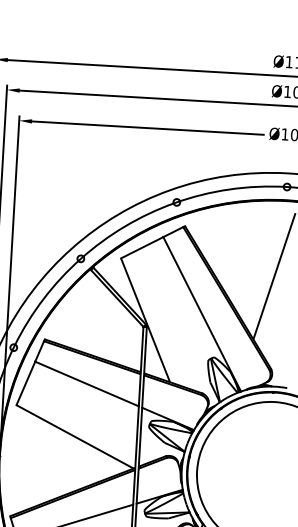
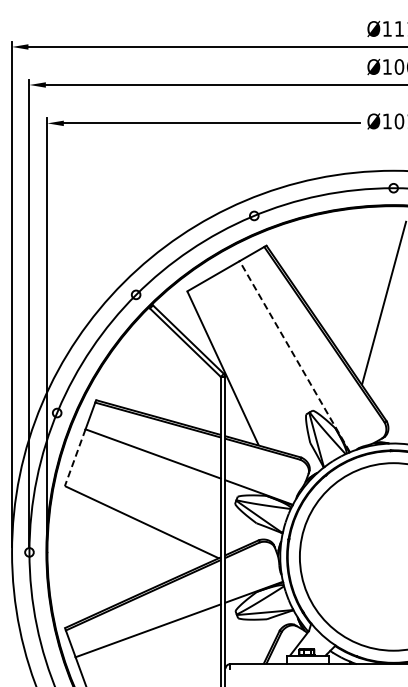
line: (201, 314) -> (294, 356), solid -> dashed
line: (26, 384) -> (75, 458), solid -> dashed

